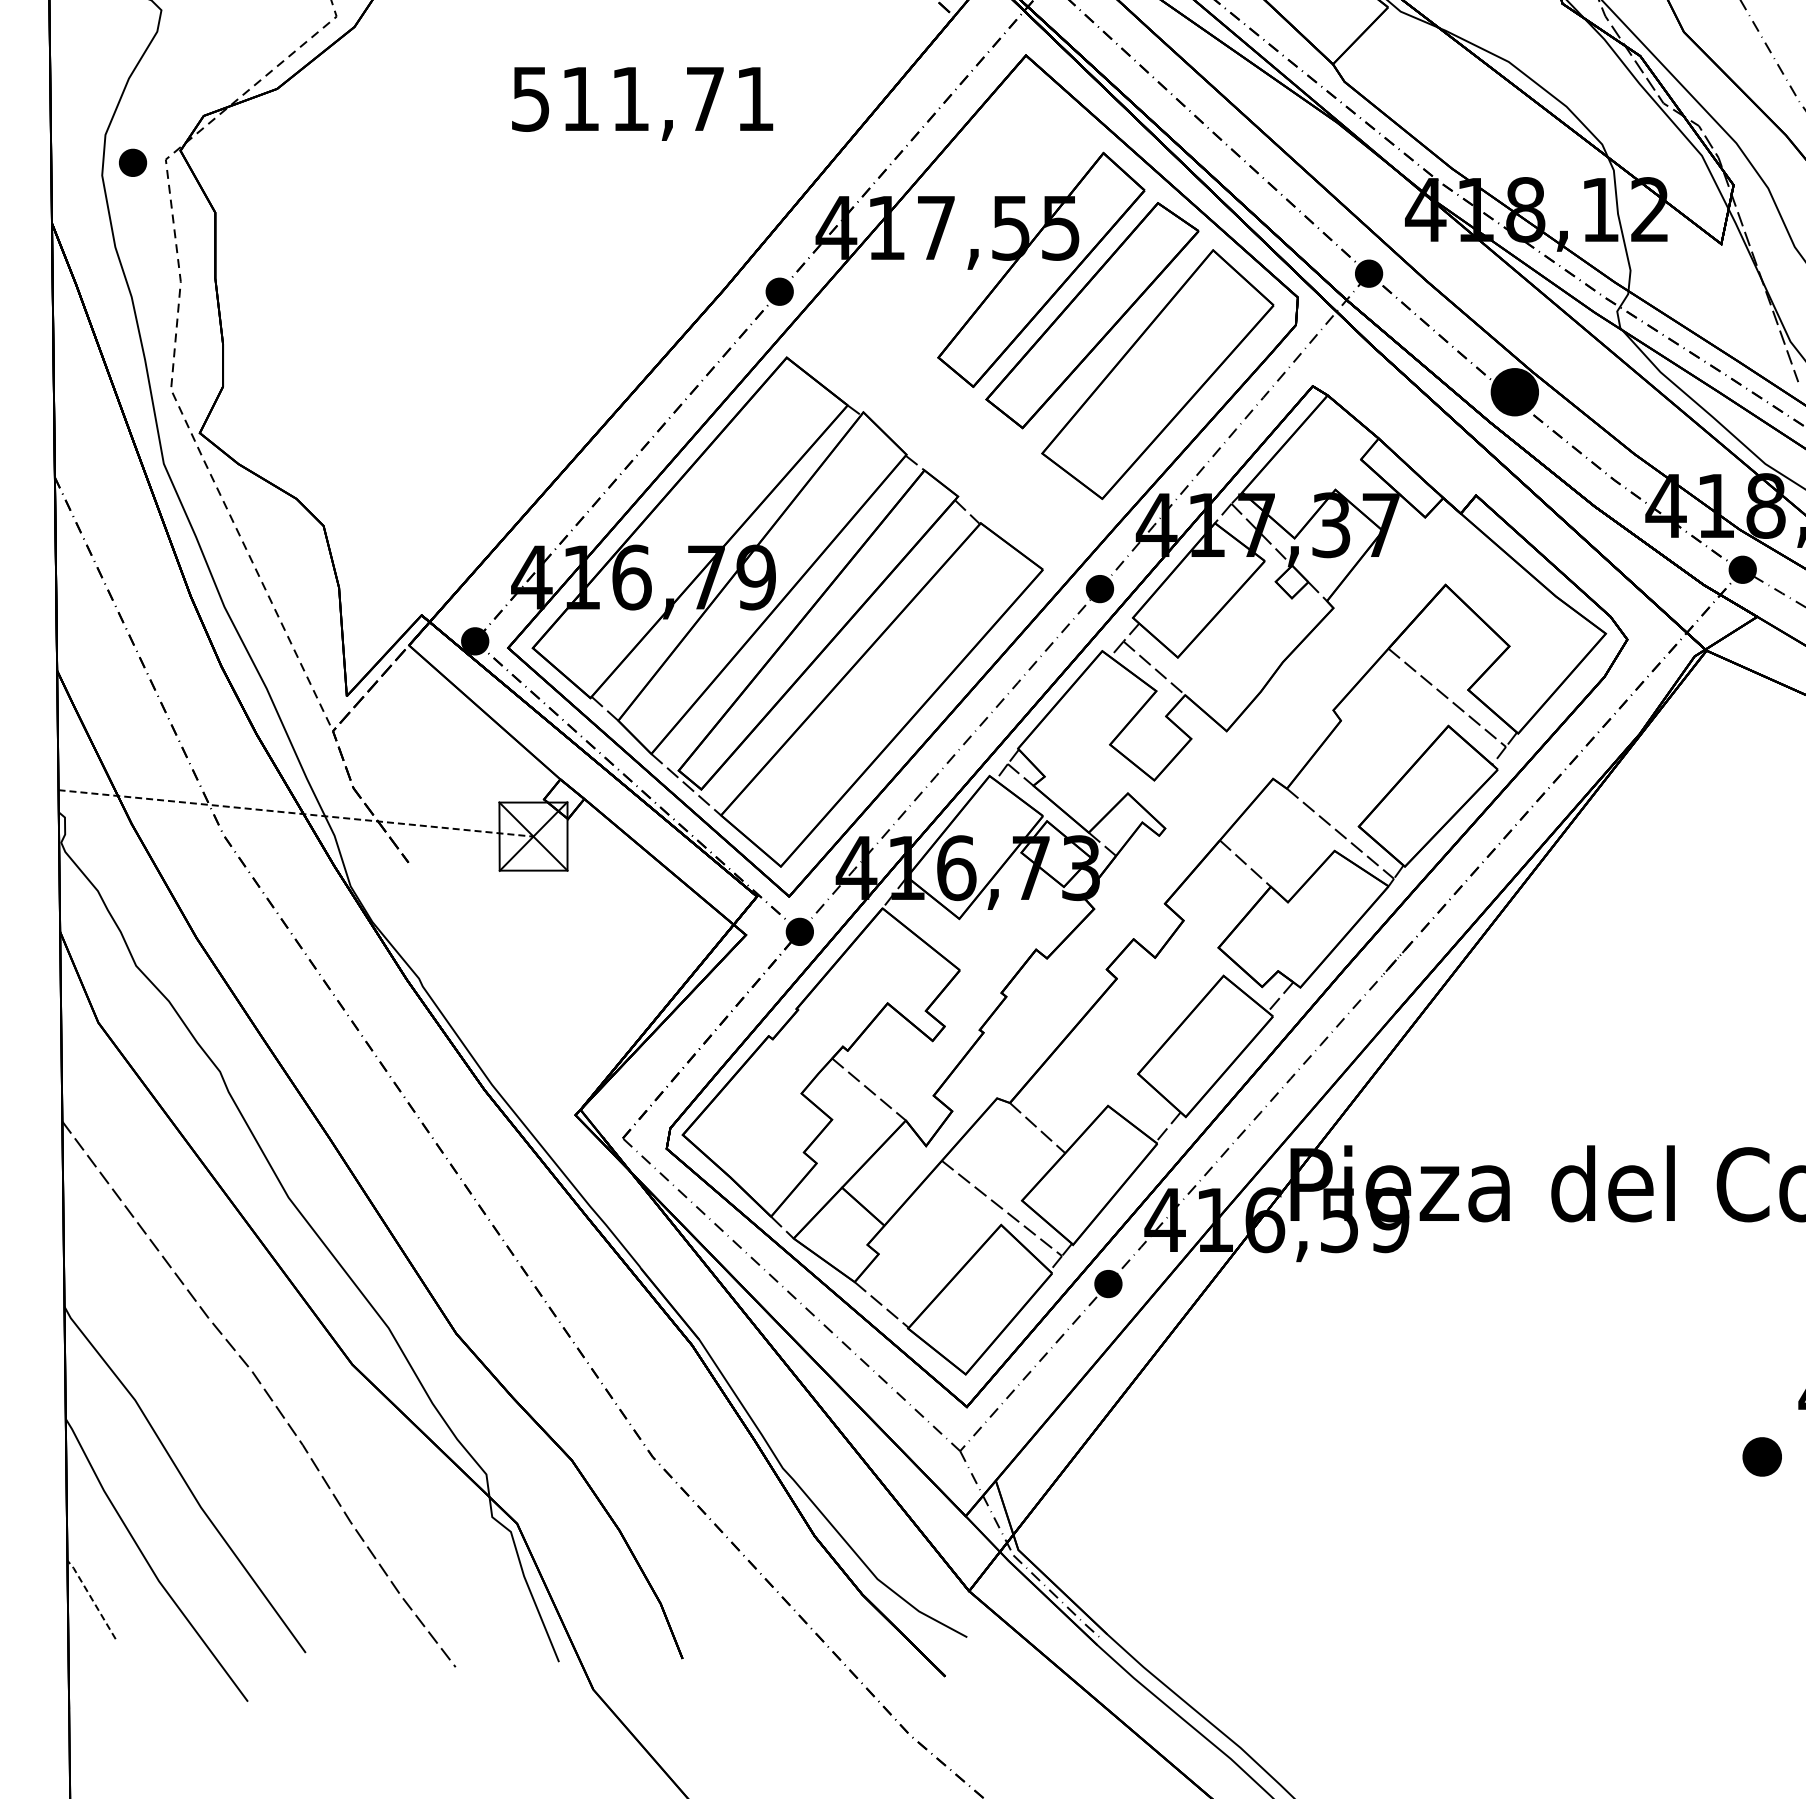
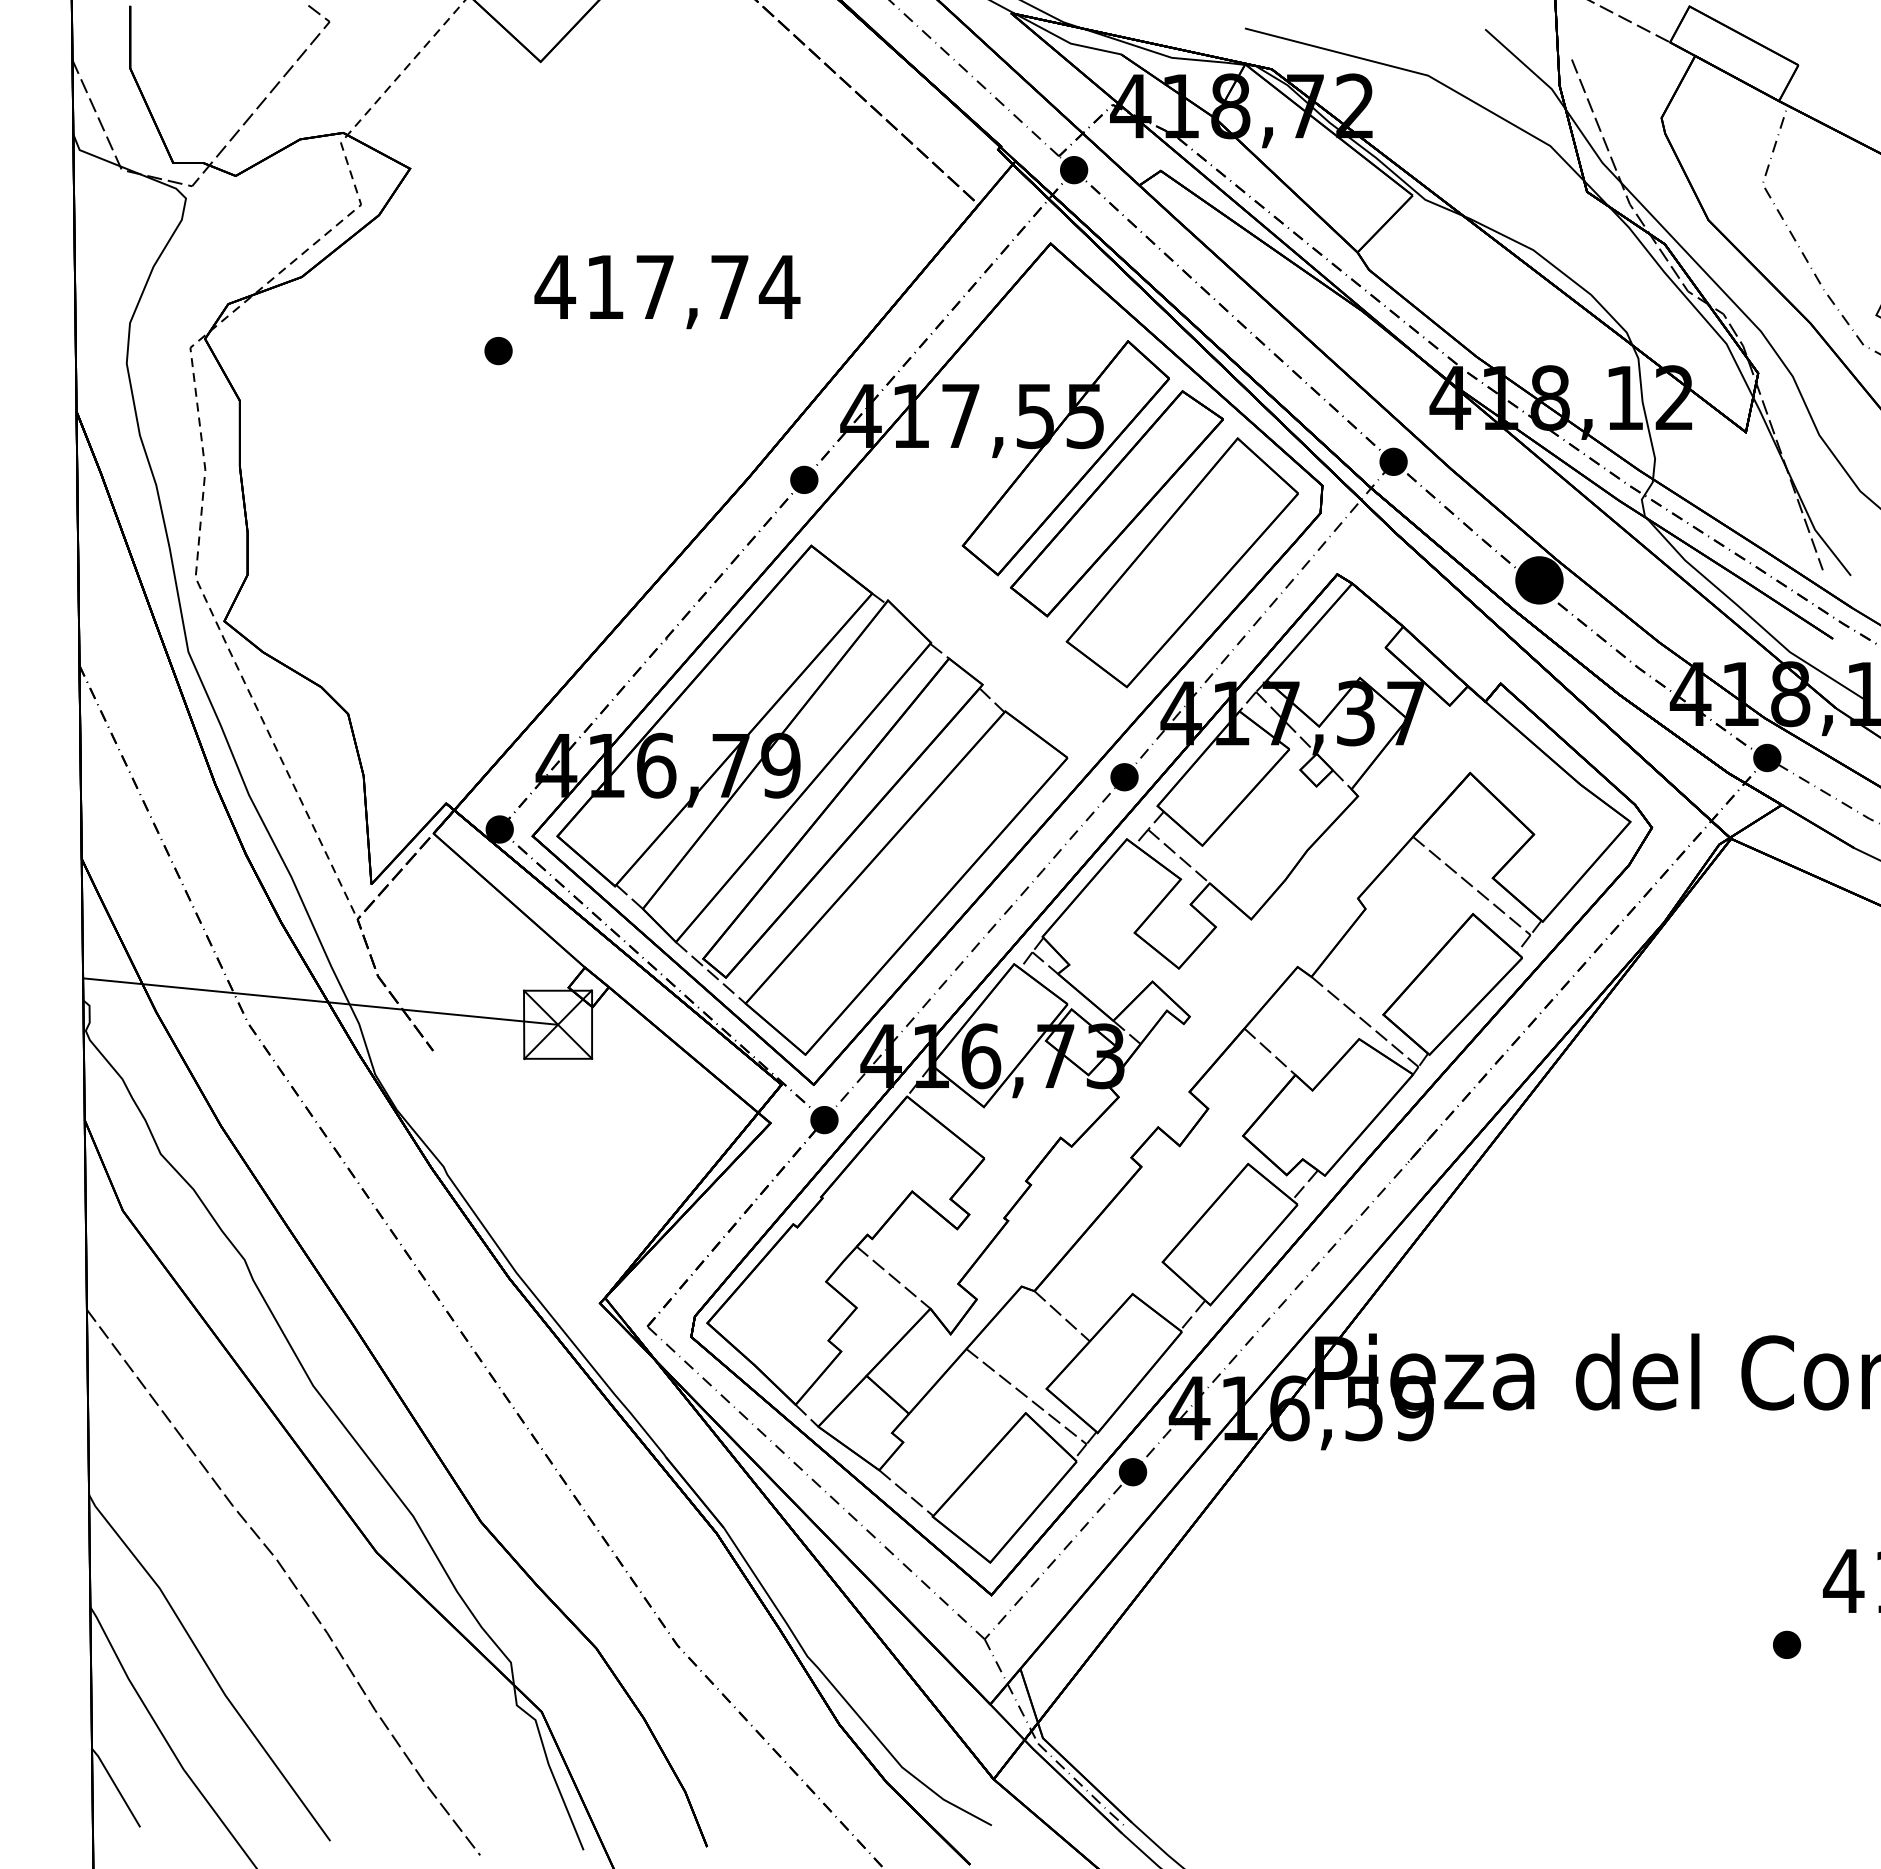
text: (642, 99) -> (667, 287), 511,71 -> 417,74
part: (132, 163) -> (498, 351), moved
line: (295, 813) -> (320, 1001), dashed -> solid
part: (1762, 1456) -> (1787, 1644), size x0.71
line: (91, 1599) -> (116, 1787), dashed -> solid

